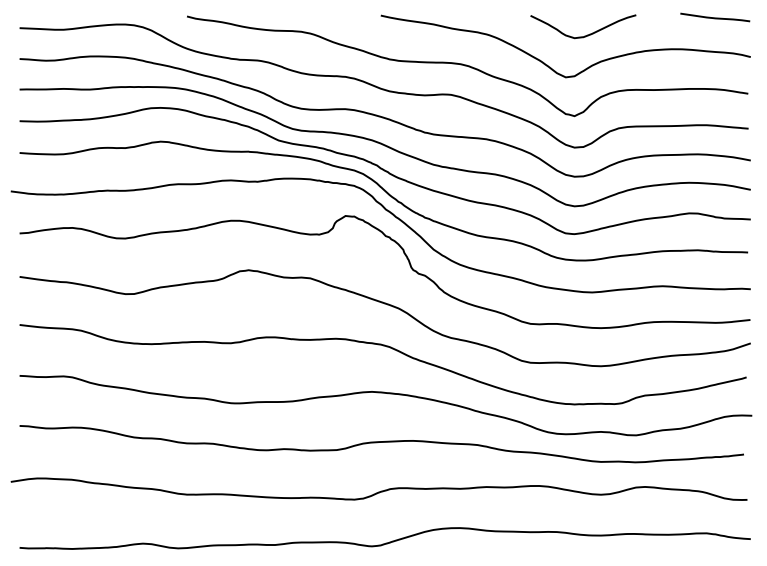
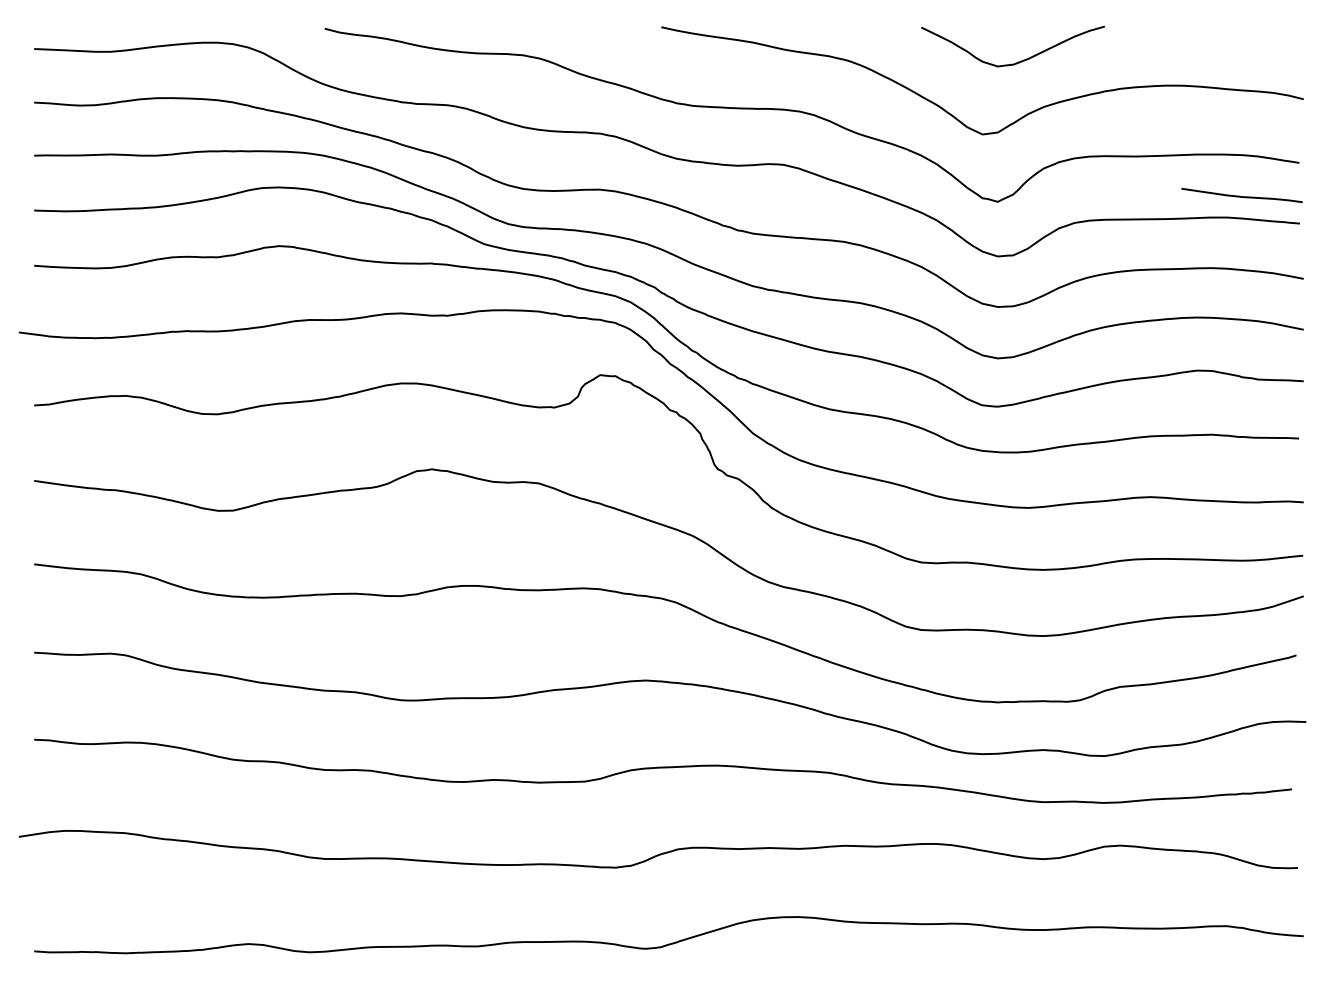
curve: (715, 17) -> (1242, 195), moved

